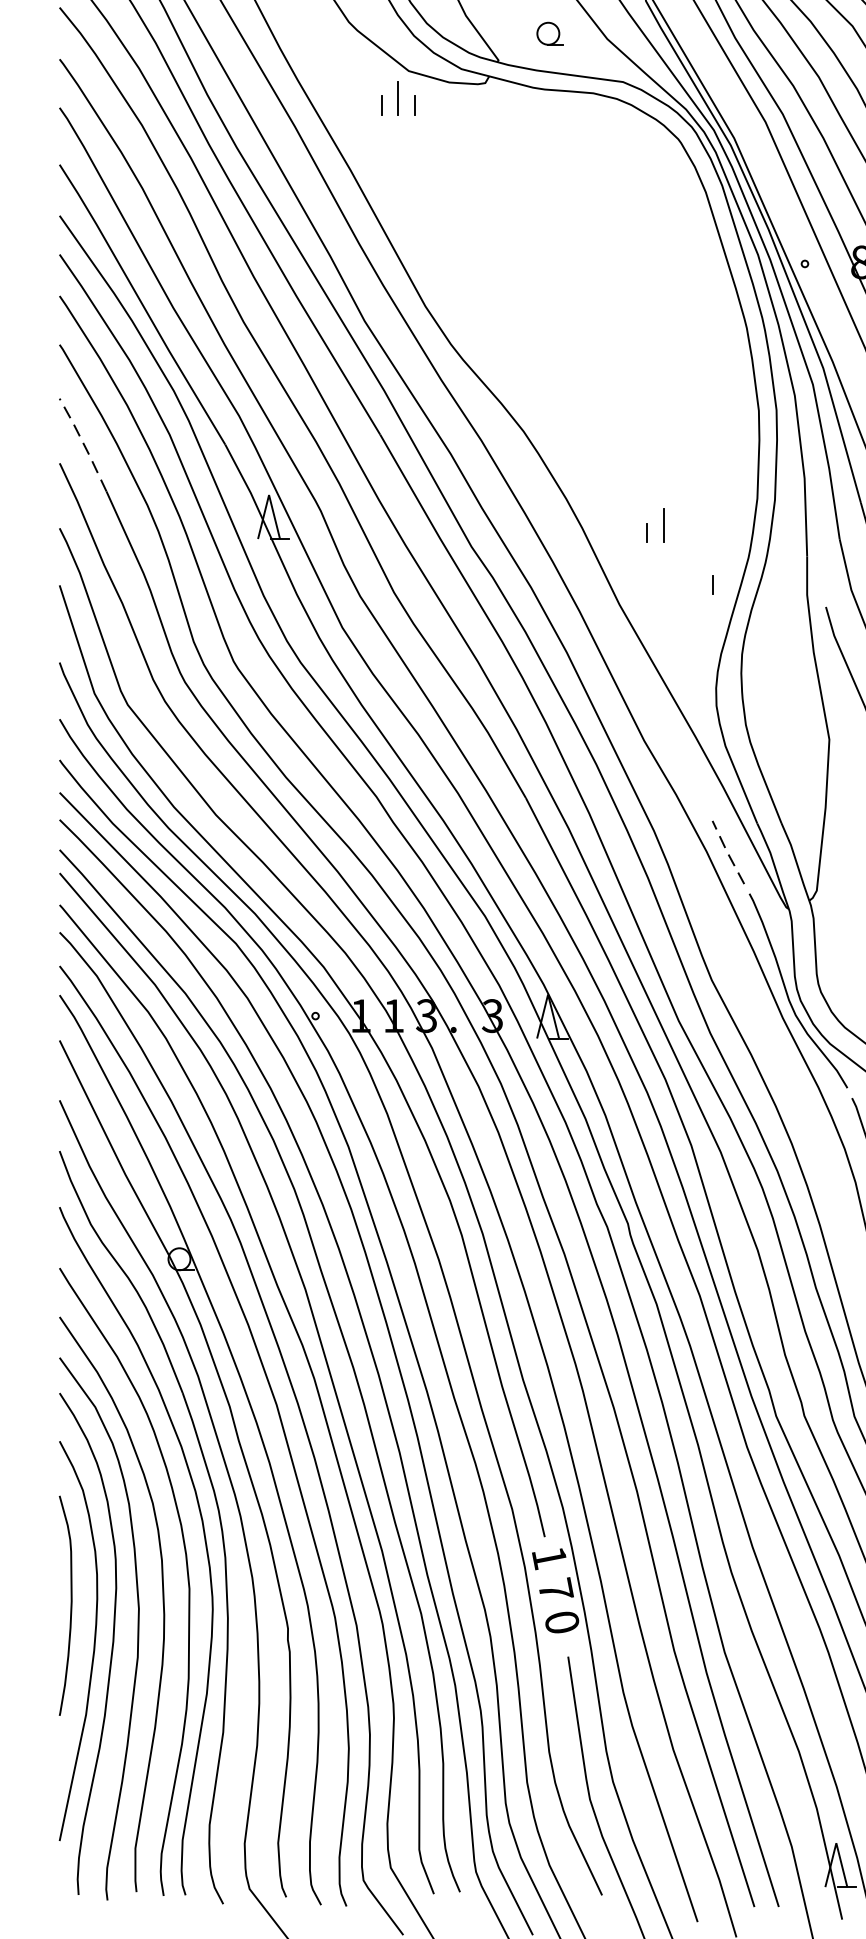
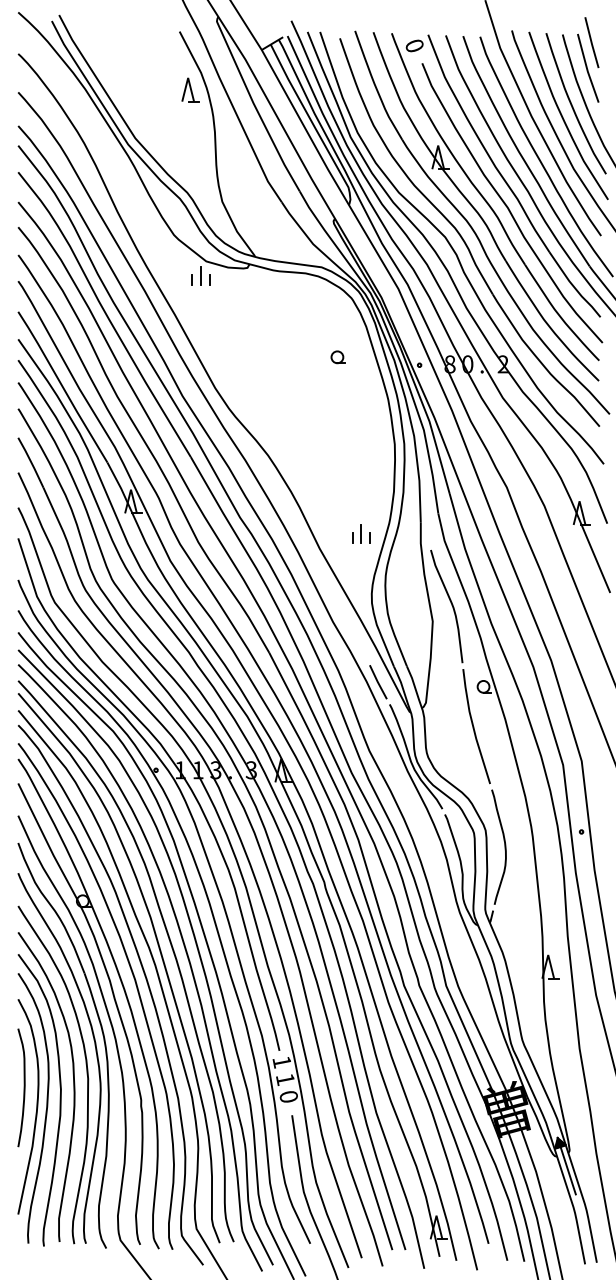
part: (548, 34) -> (337, 357), moved
line: (84, 444) -> (31, 462), dashed -> solid
part: (654, 524) -> (356, 533), moved
line: (726, 851) -> (377, 681), dashed -> solid
text: (555, 1590) -> (285, 1079), 7 -> 1

